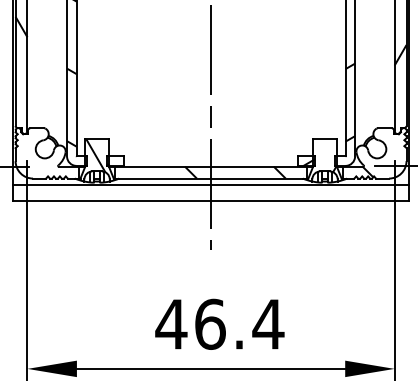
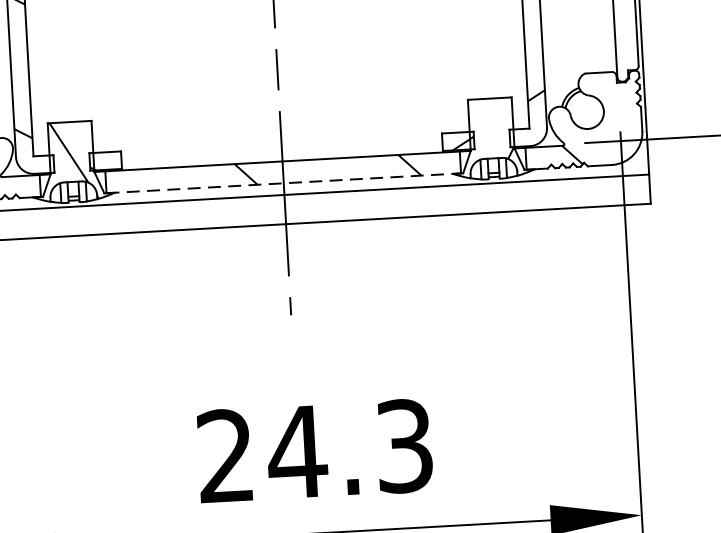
line: (211, 178) -> (284, 183), solid -> dashed
text: (219, 323) -> (314, 449), 46.4 -> 24.3

